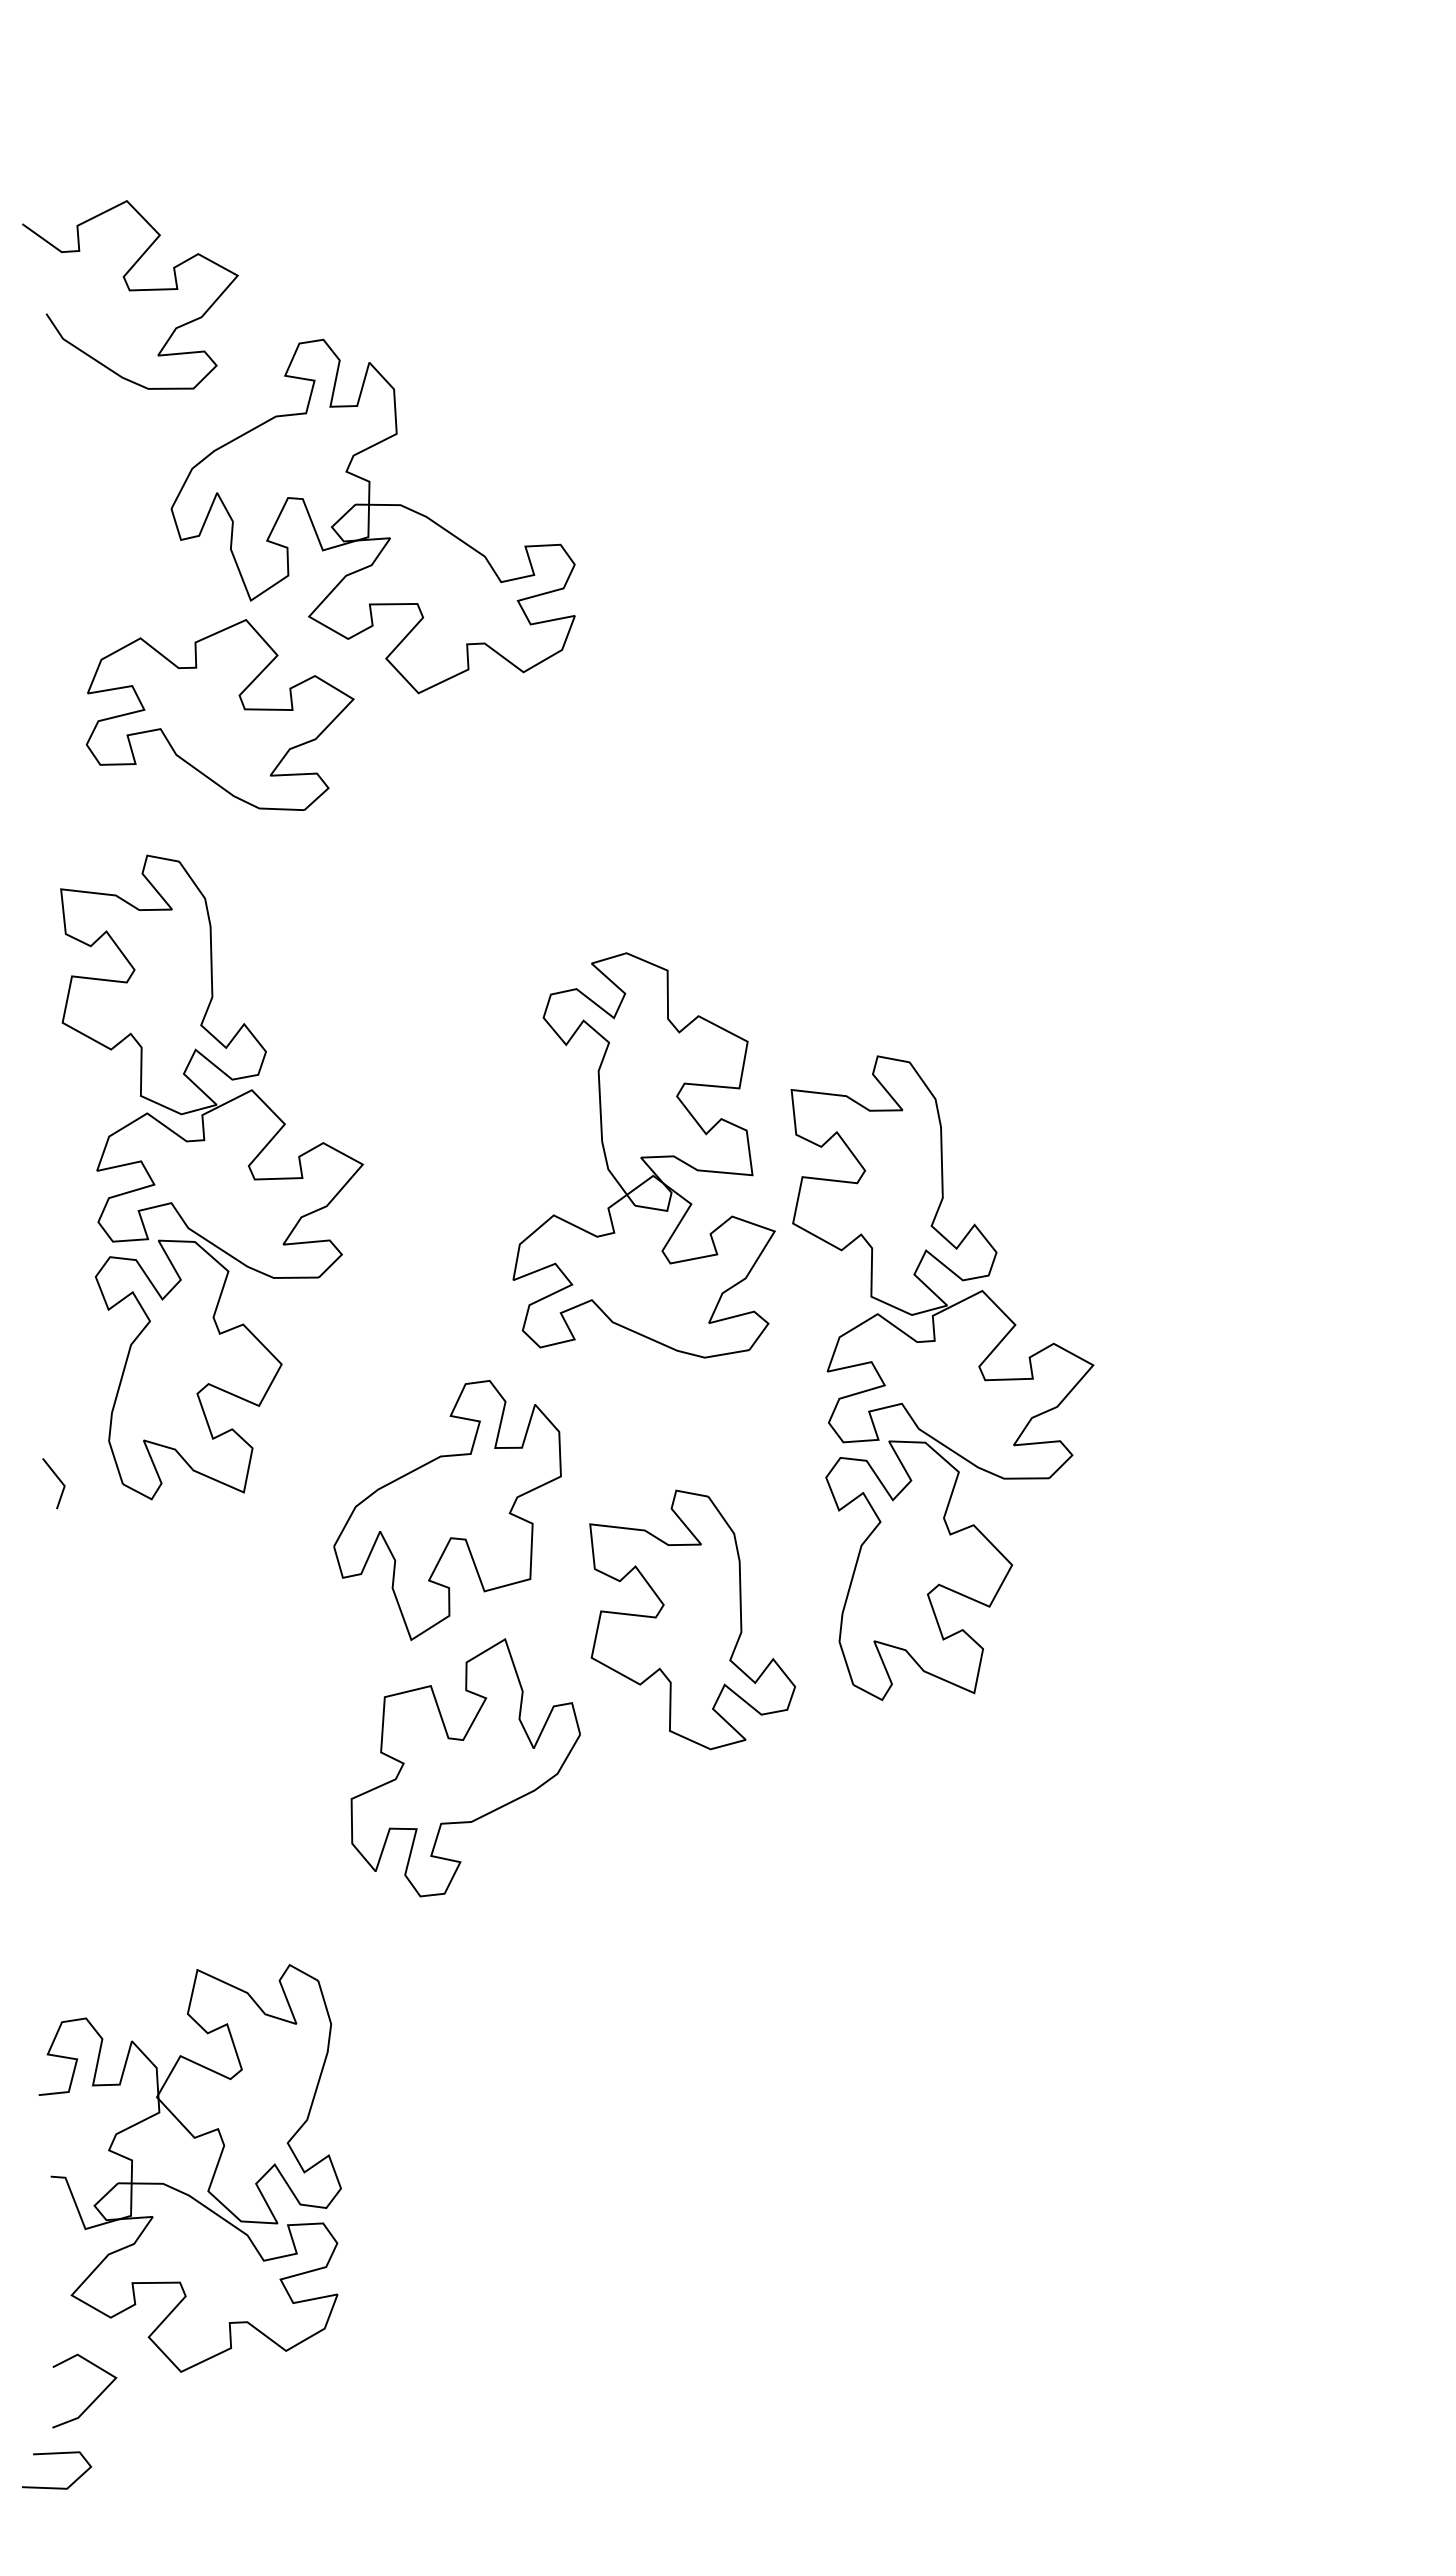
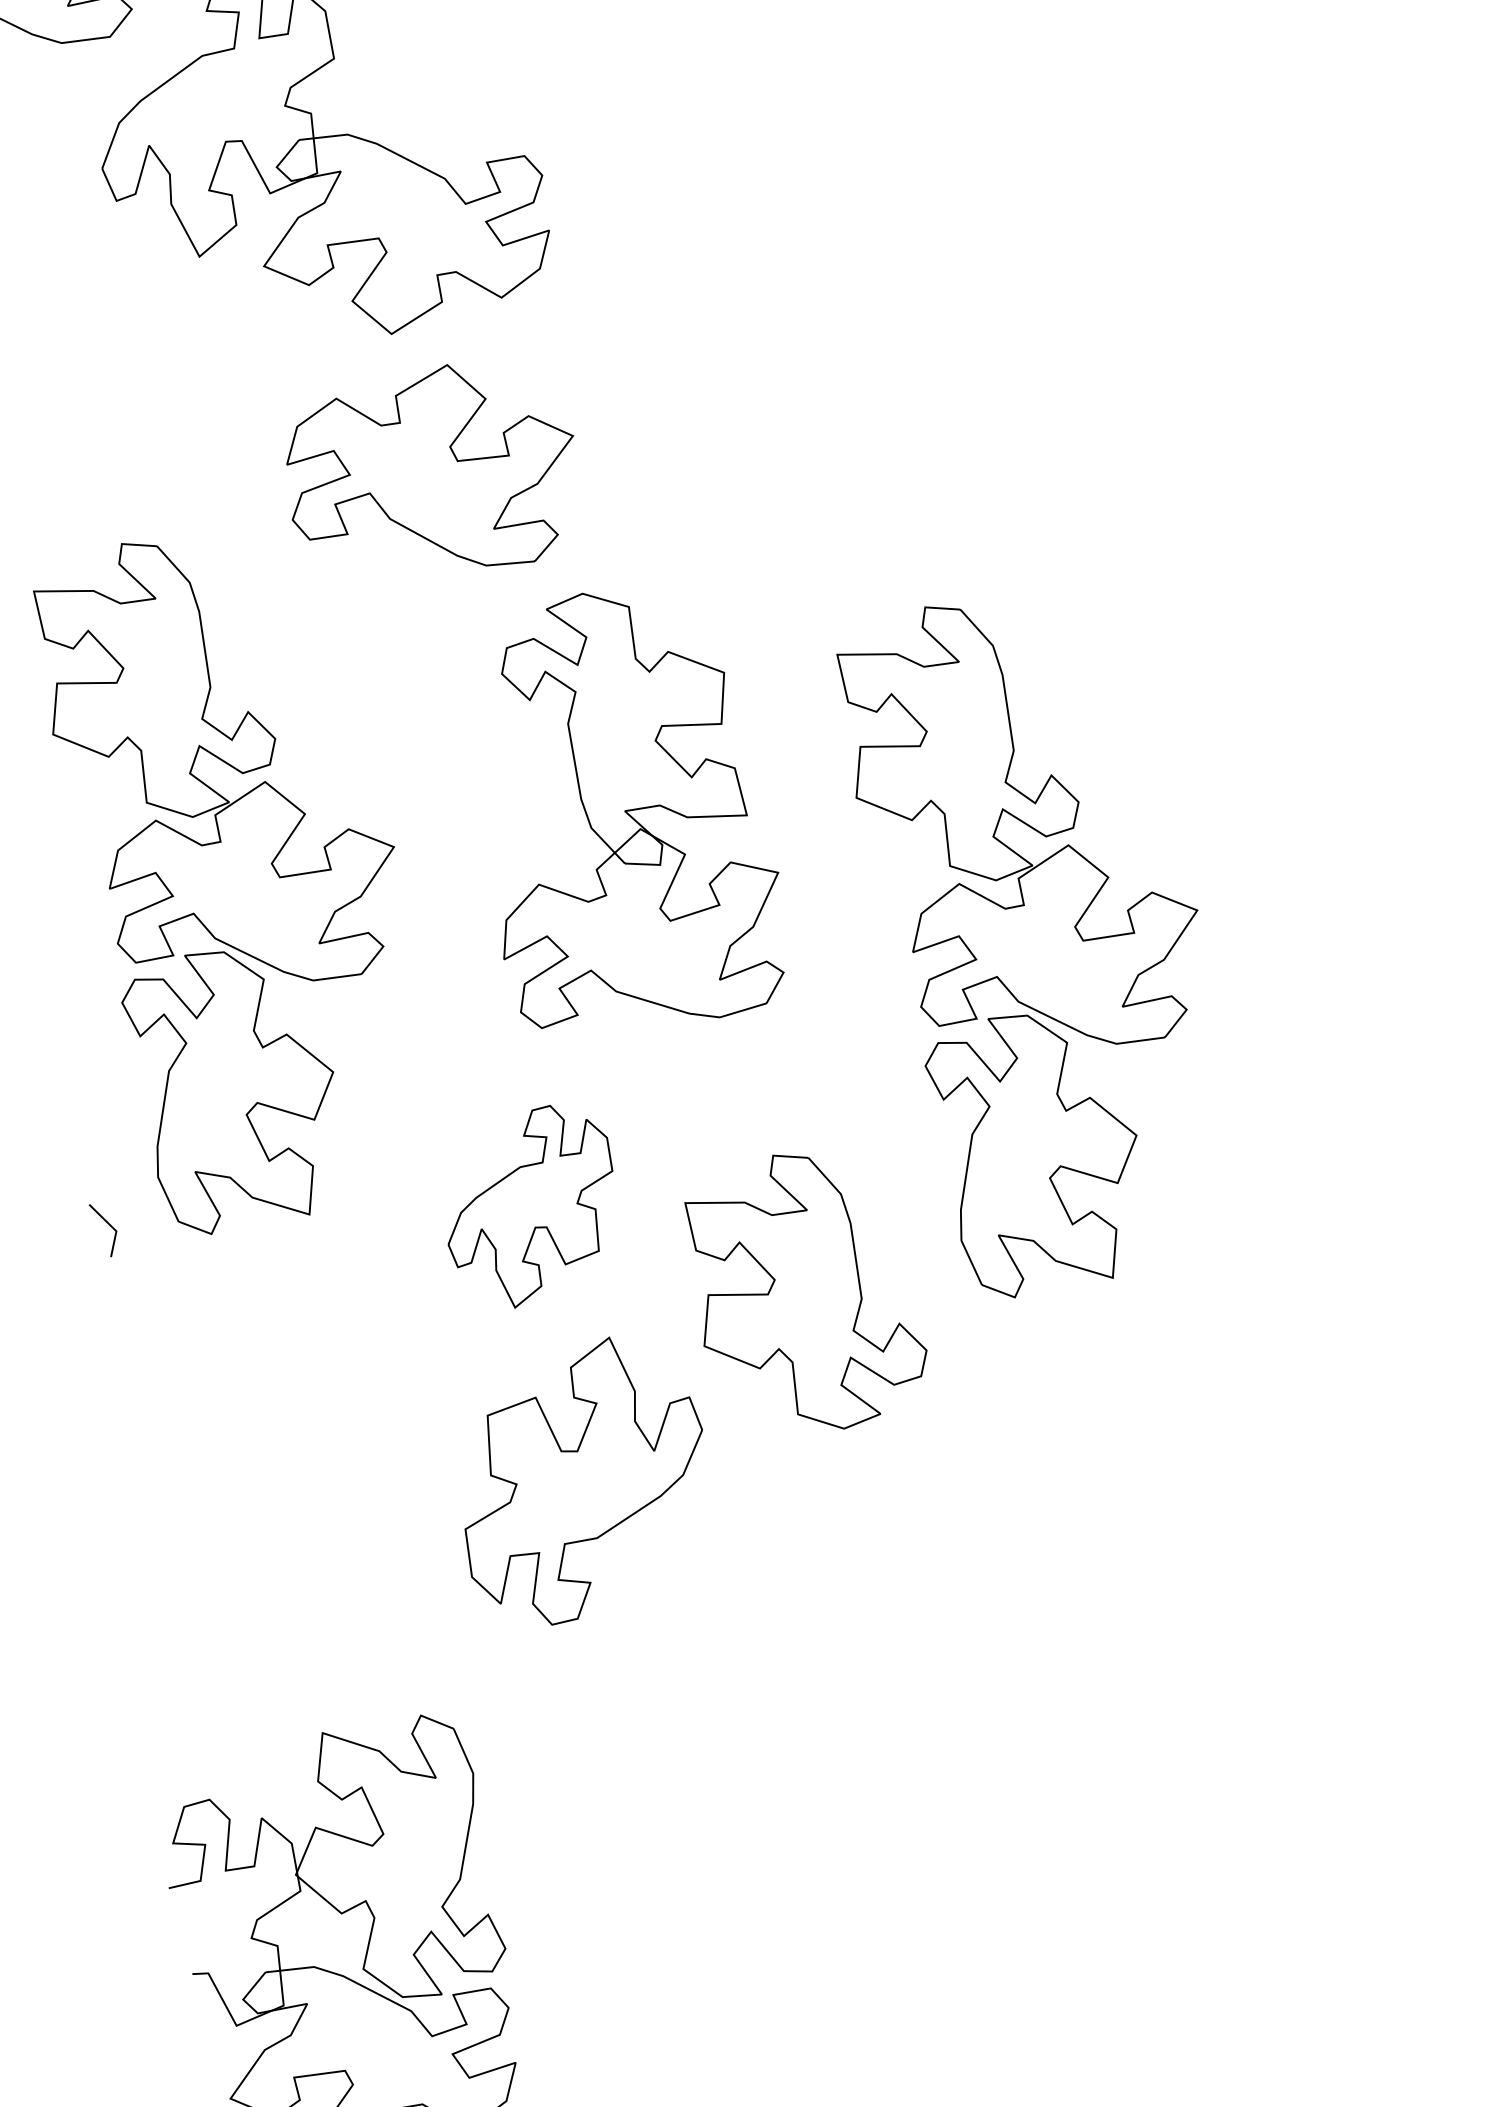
part: (219, 714) -> (431, 469), moved
part: (643, 1155) -> (627, 808), moved
part: (942, 1378) -> (1037, 944), moved
part: (447, 1510) -> (530, 1207), size x0.7

